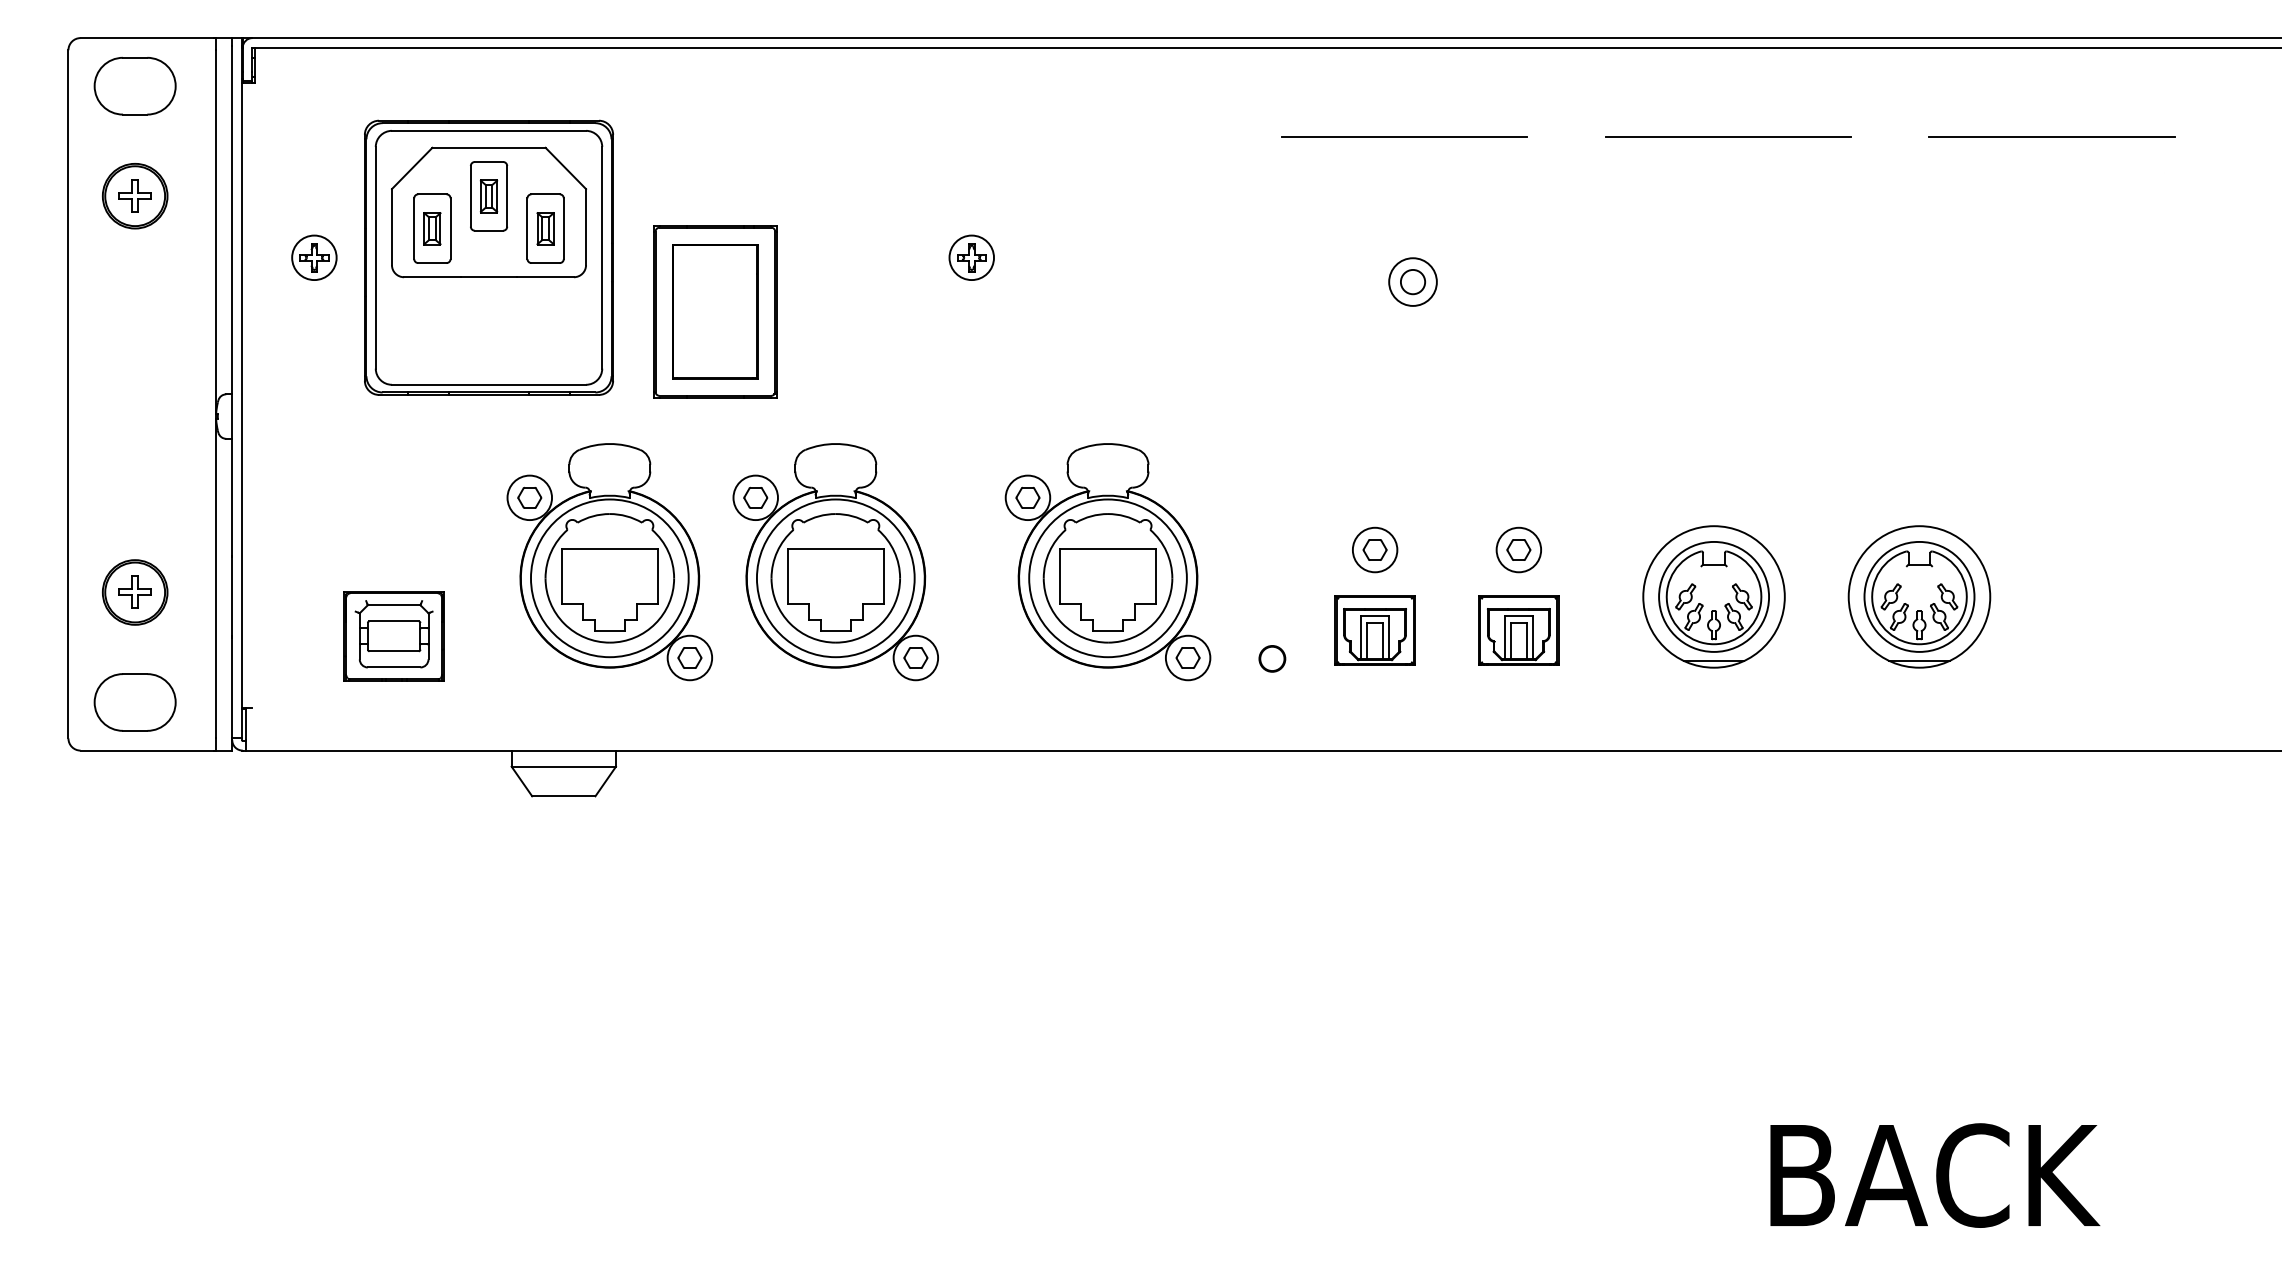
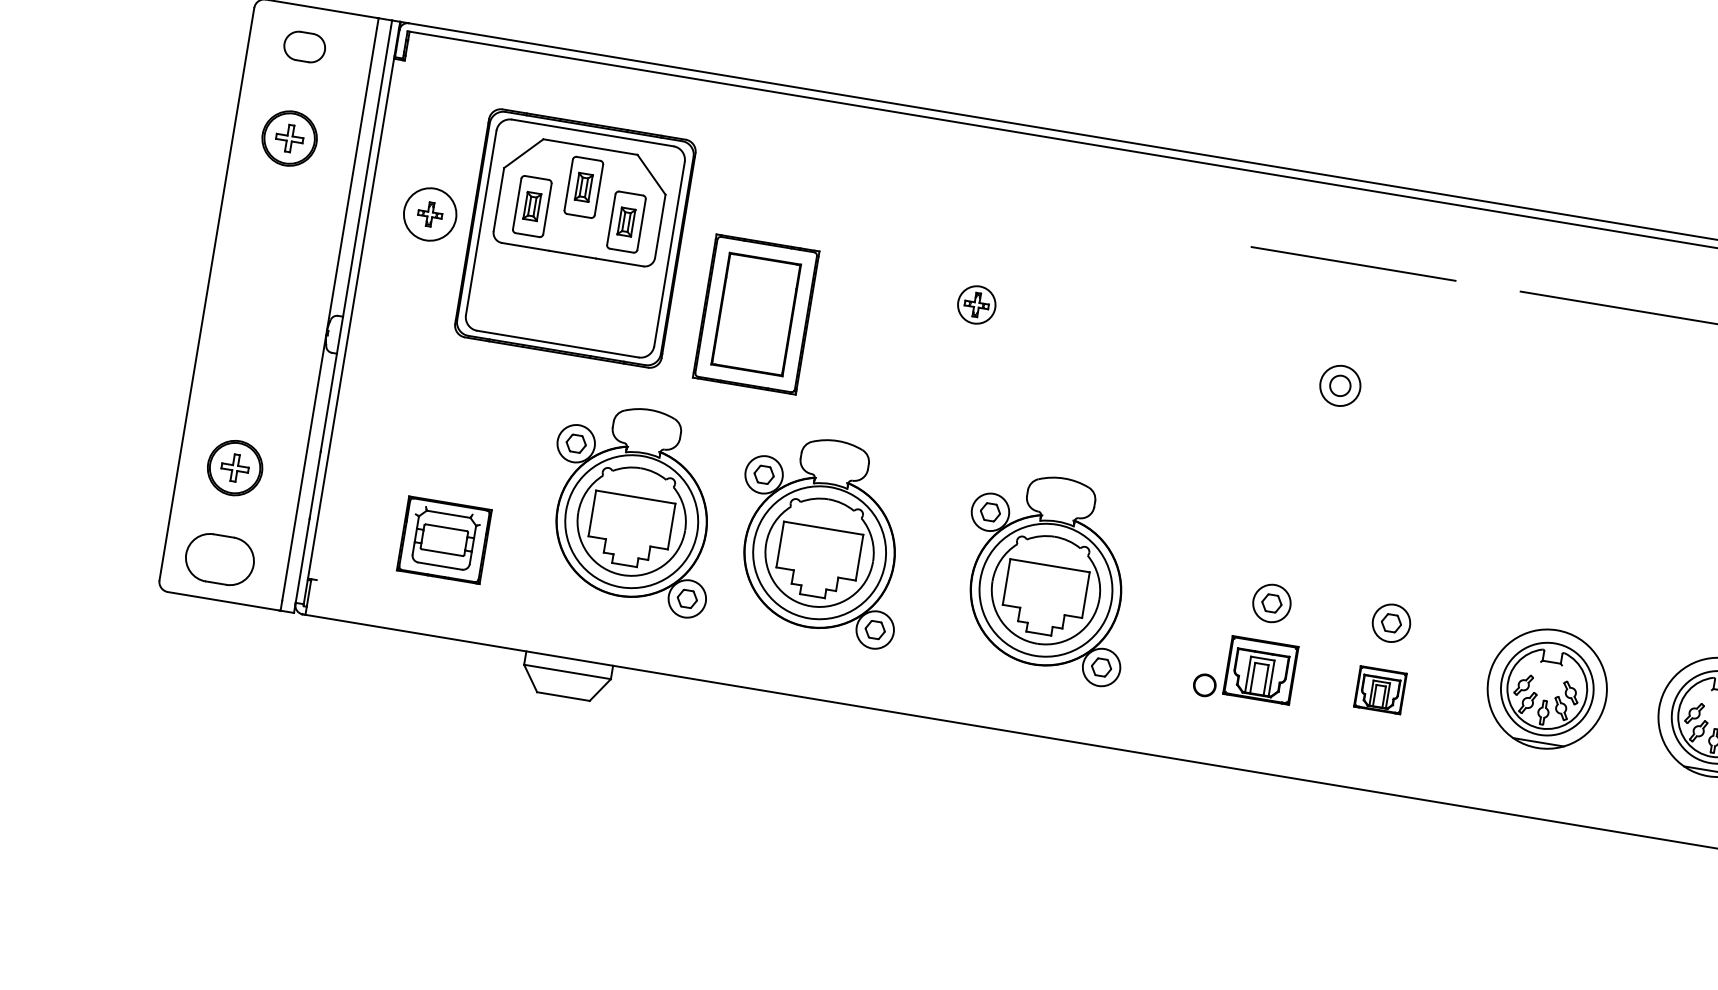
part: (134, 85) -> (304, 46), size x0.6
circle: (314, 257) -> (430, 214), size x1.4
part: (1518, 630) -> (1380, 690), size x0.7
part: (1272, 658) -> (1204, 685), moved

